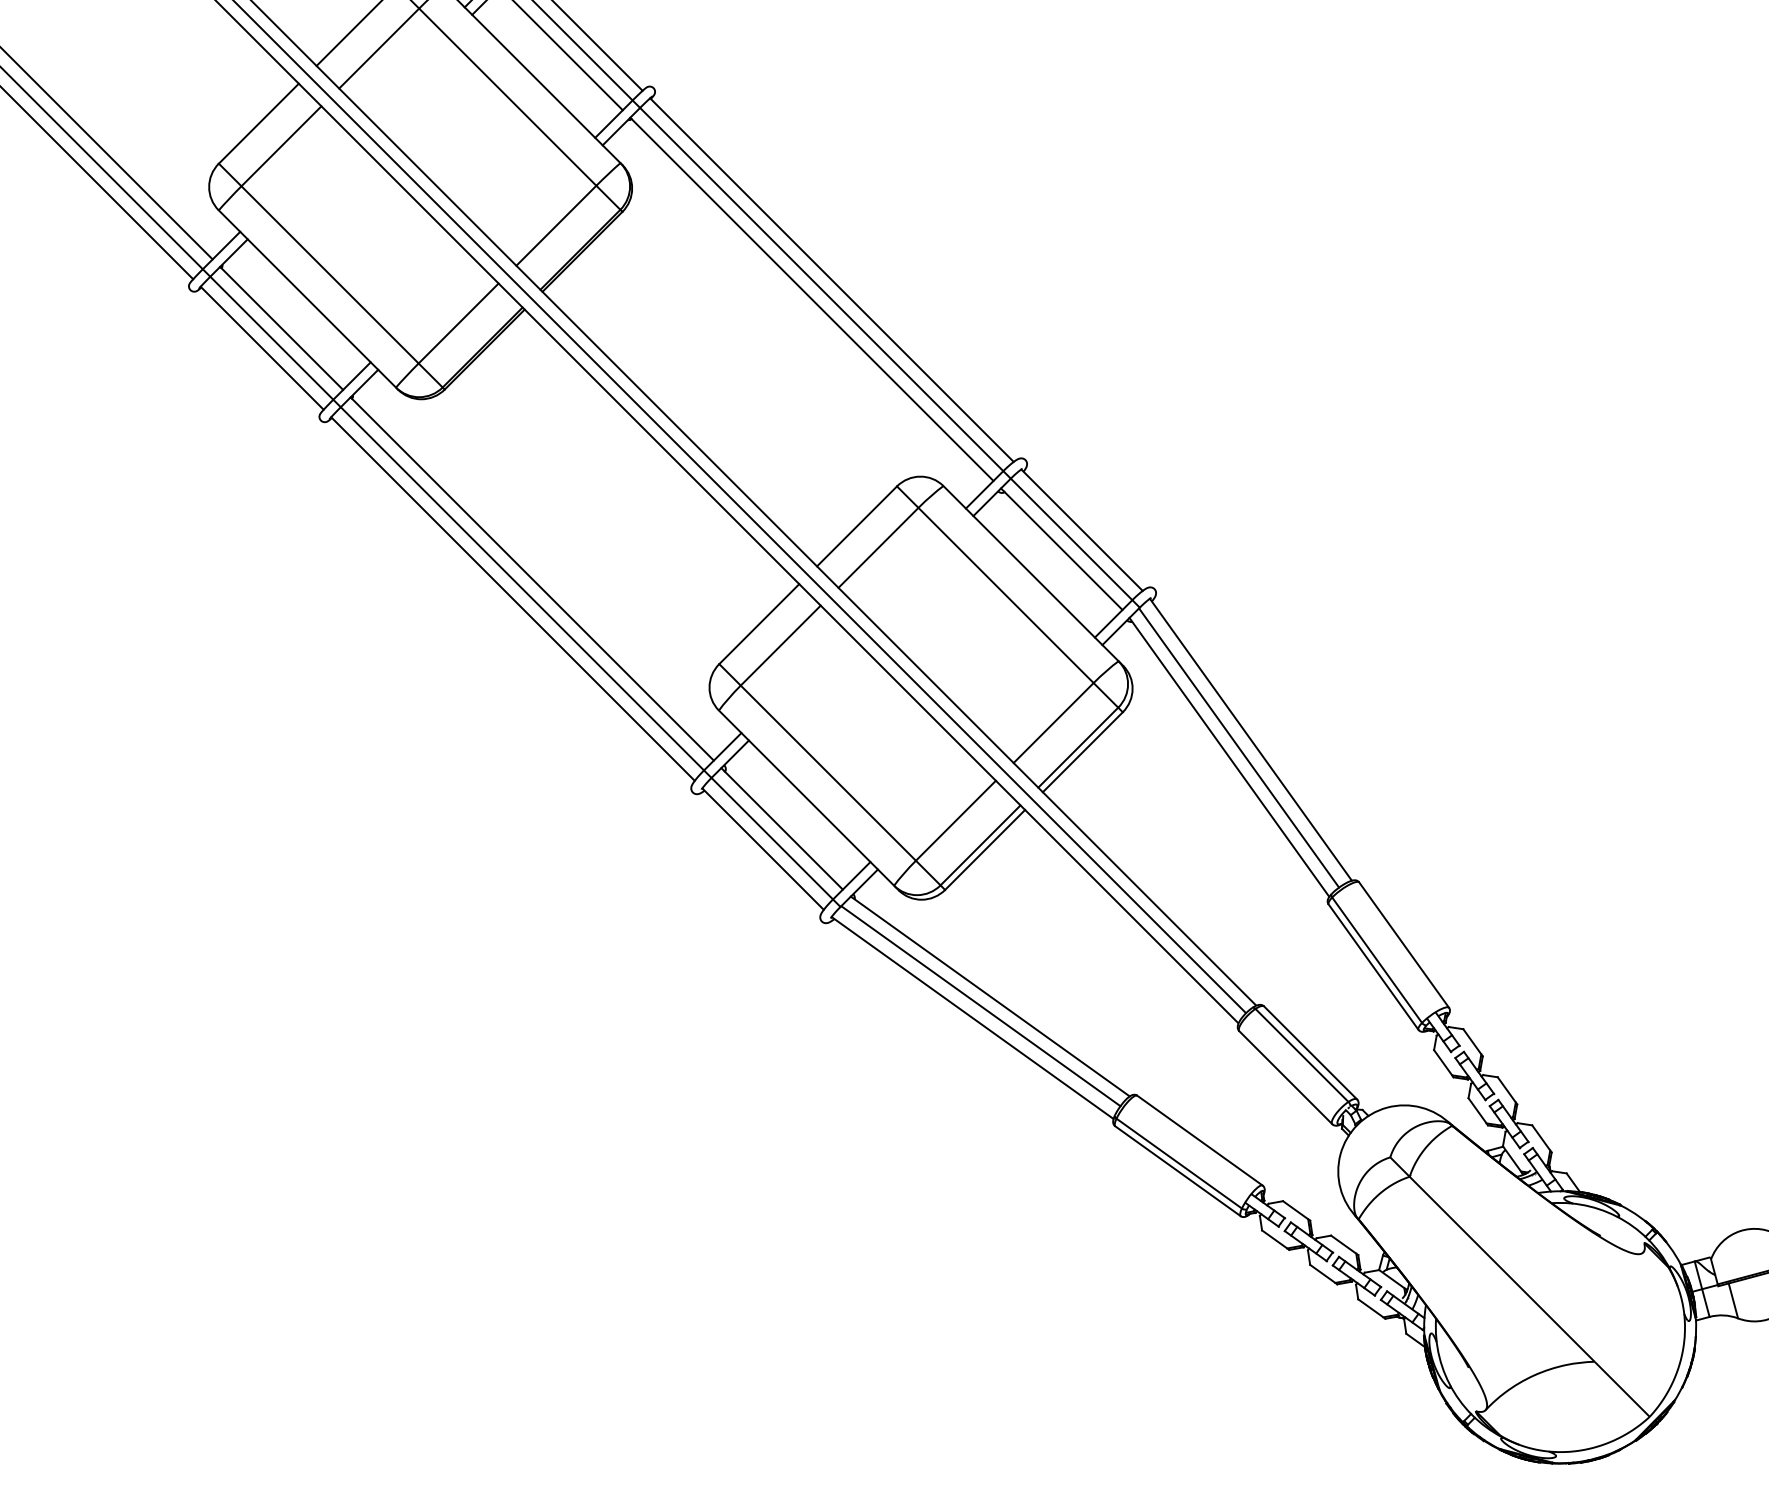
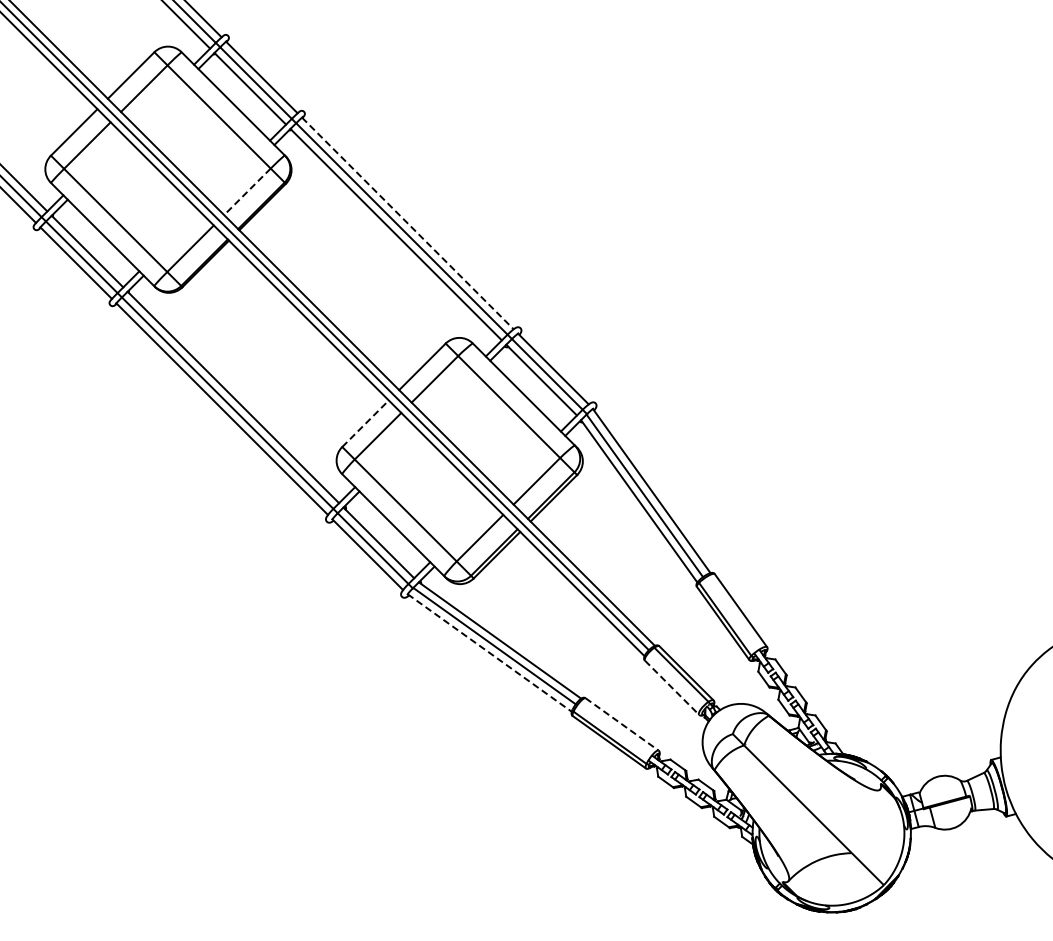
line: (556, 225) -> (247, 191), solid -> dashed
line: (831, 280) -> (407, 223), solid -> dashed
line: (759, 623) -> (365, 423), solid -> dashed
line: (972, 1018) -> (489, 653), solid -> dashed
line: (1286, 1078) -> (672, 688), solid -> dashed
line: (1200, 1140) -> (622, 724), solid -> dashed

